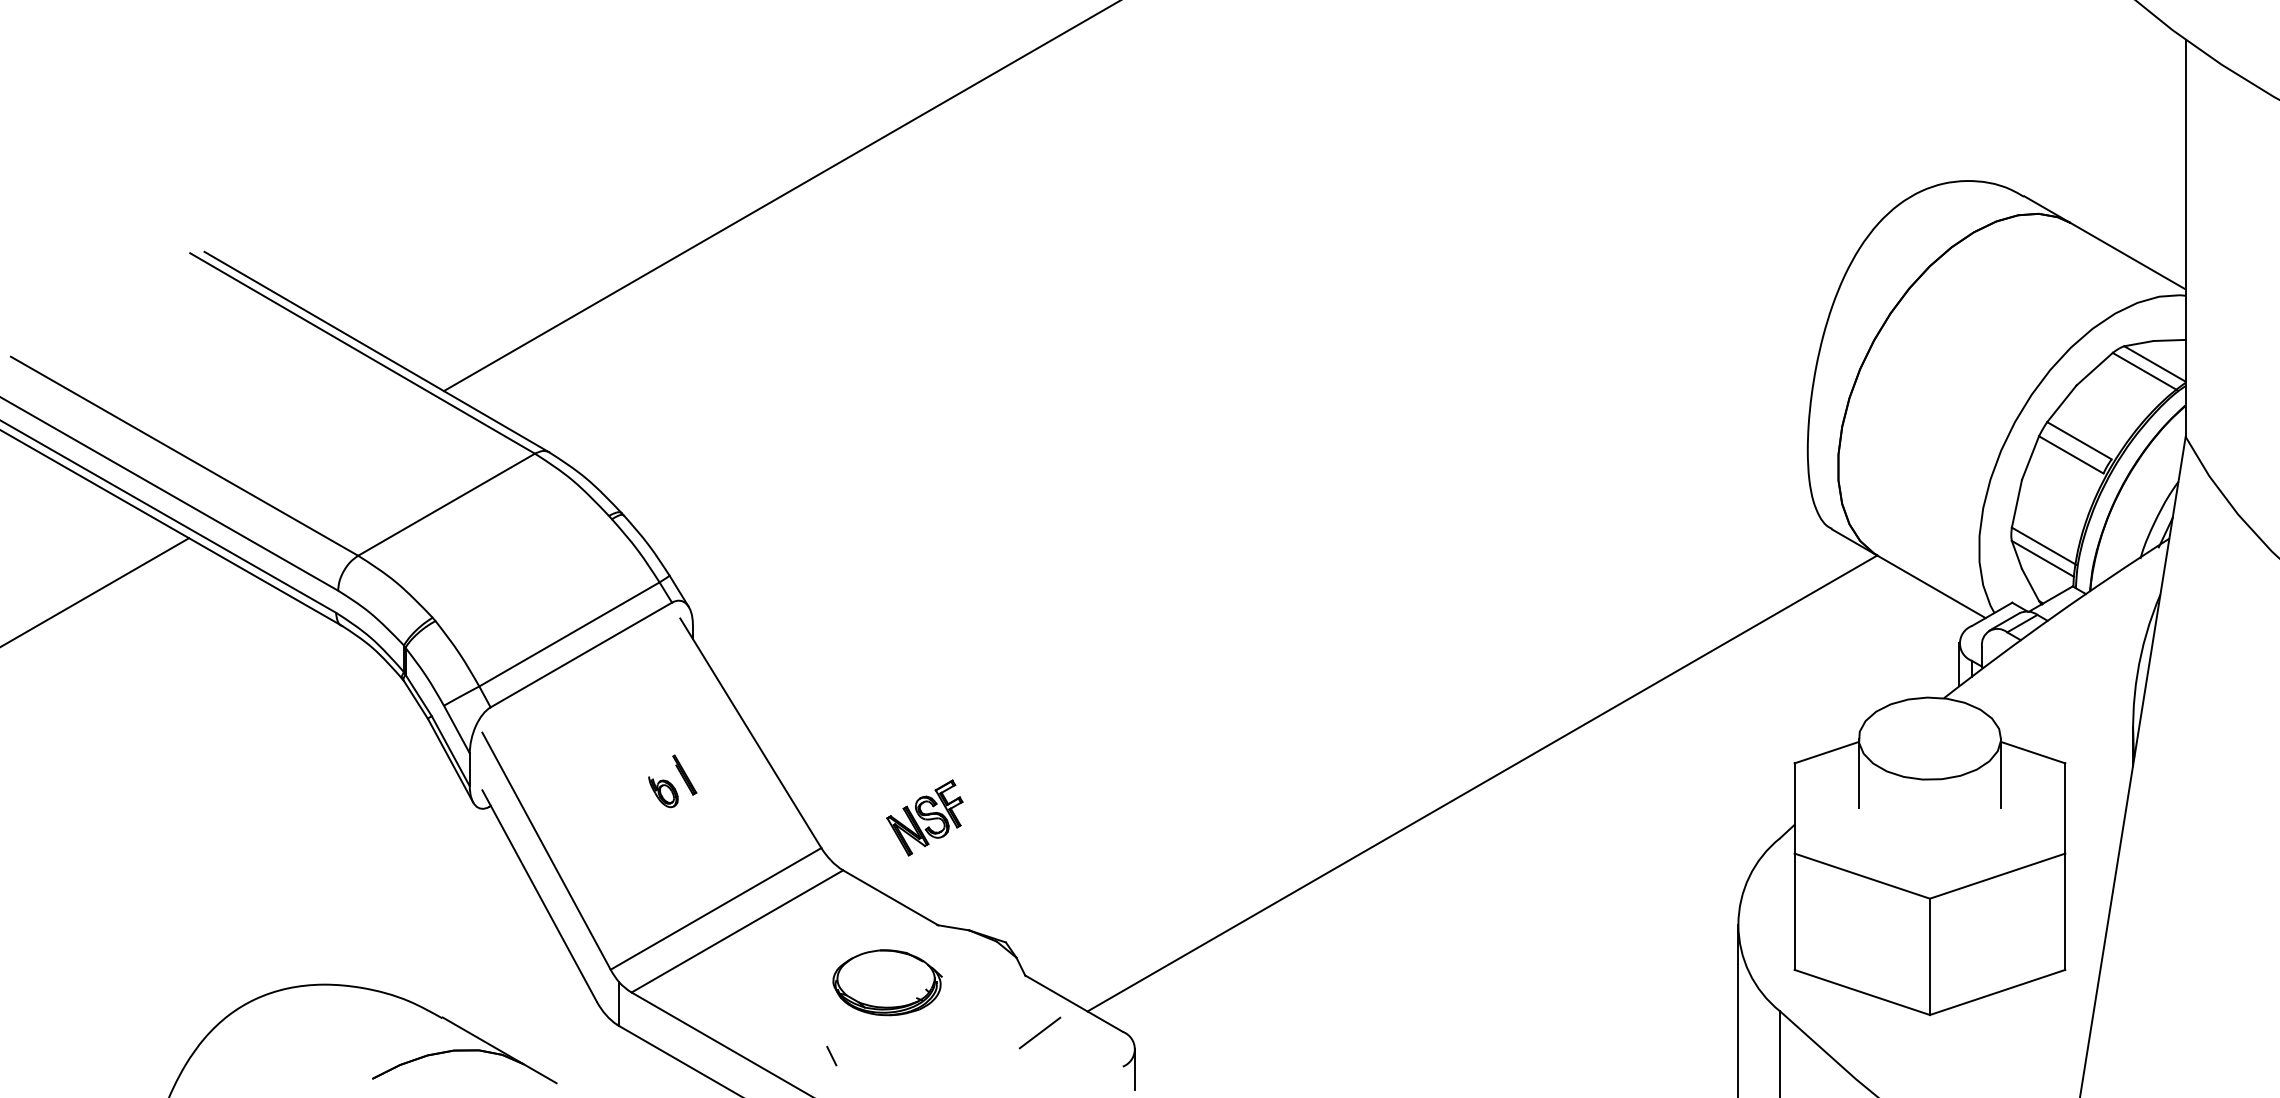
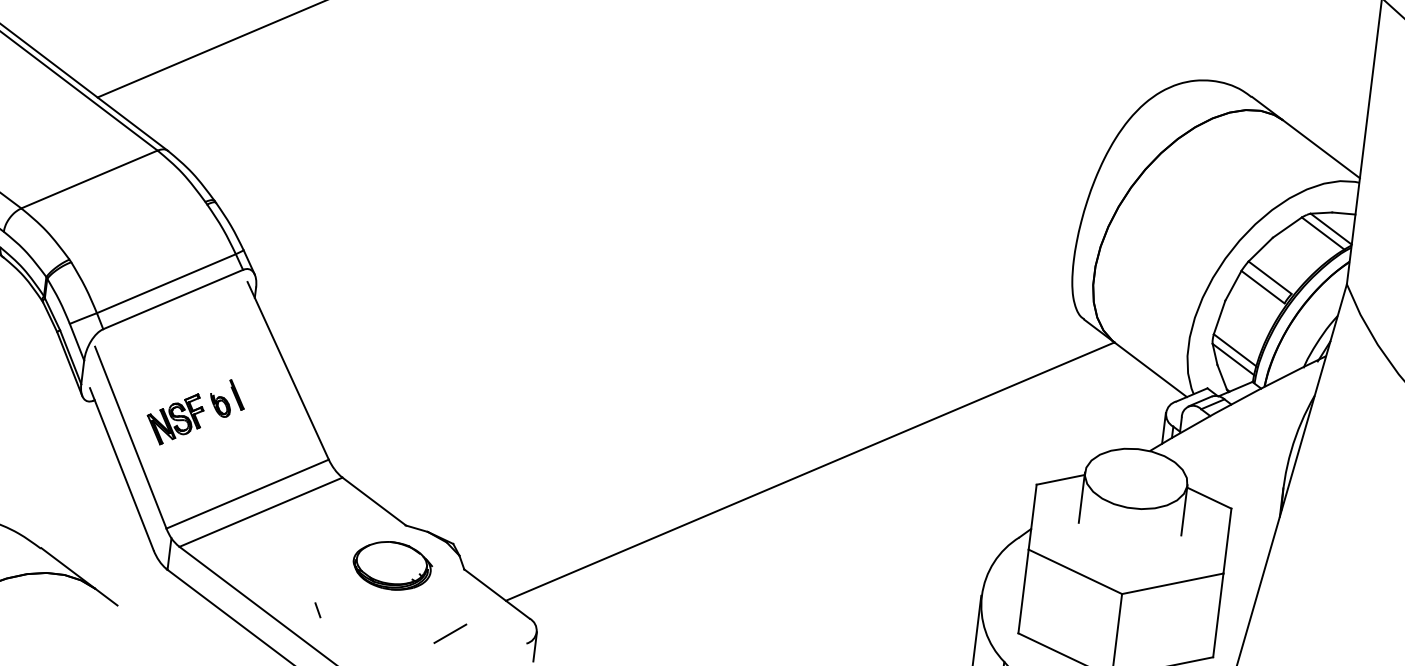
part: (924, 817) -> (174, 418), moved
part: (887, 982) -> (392, 565), moved
line: (1039, 1032) -> (450, 633), moved

